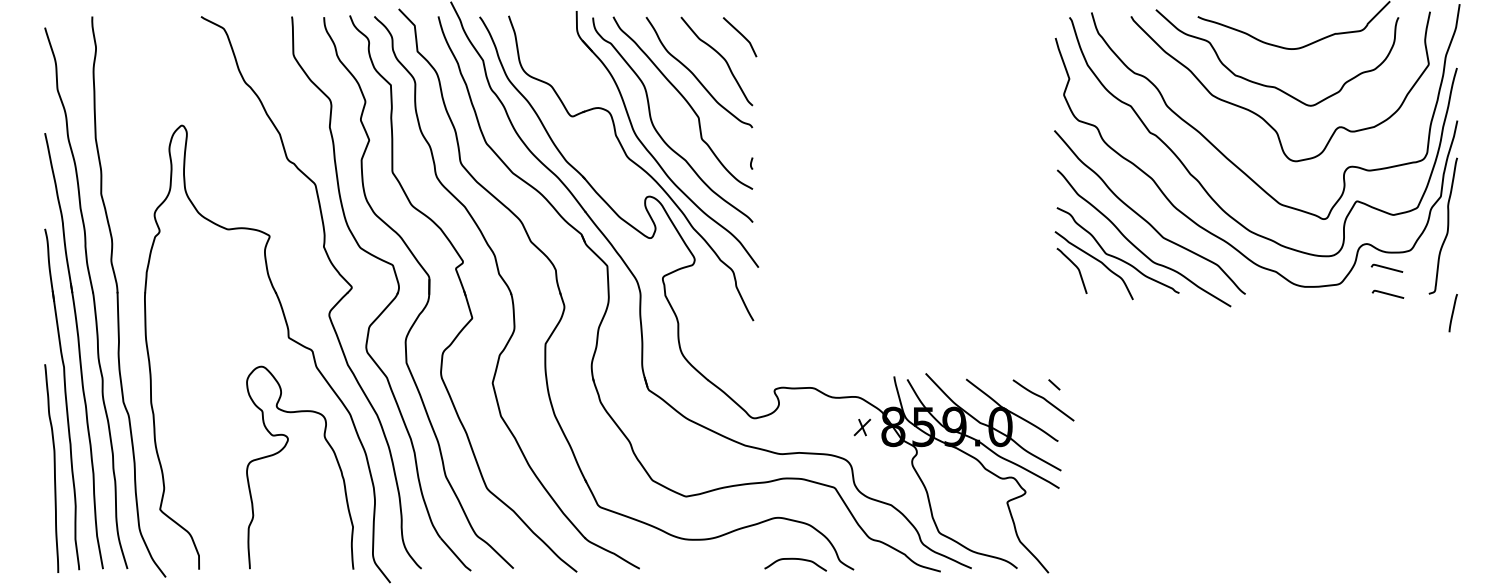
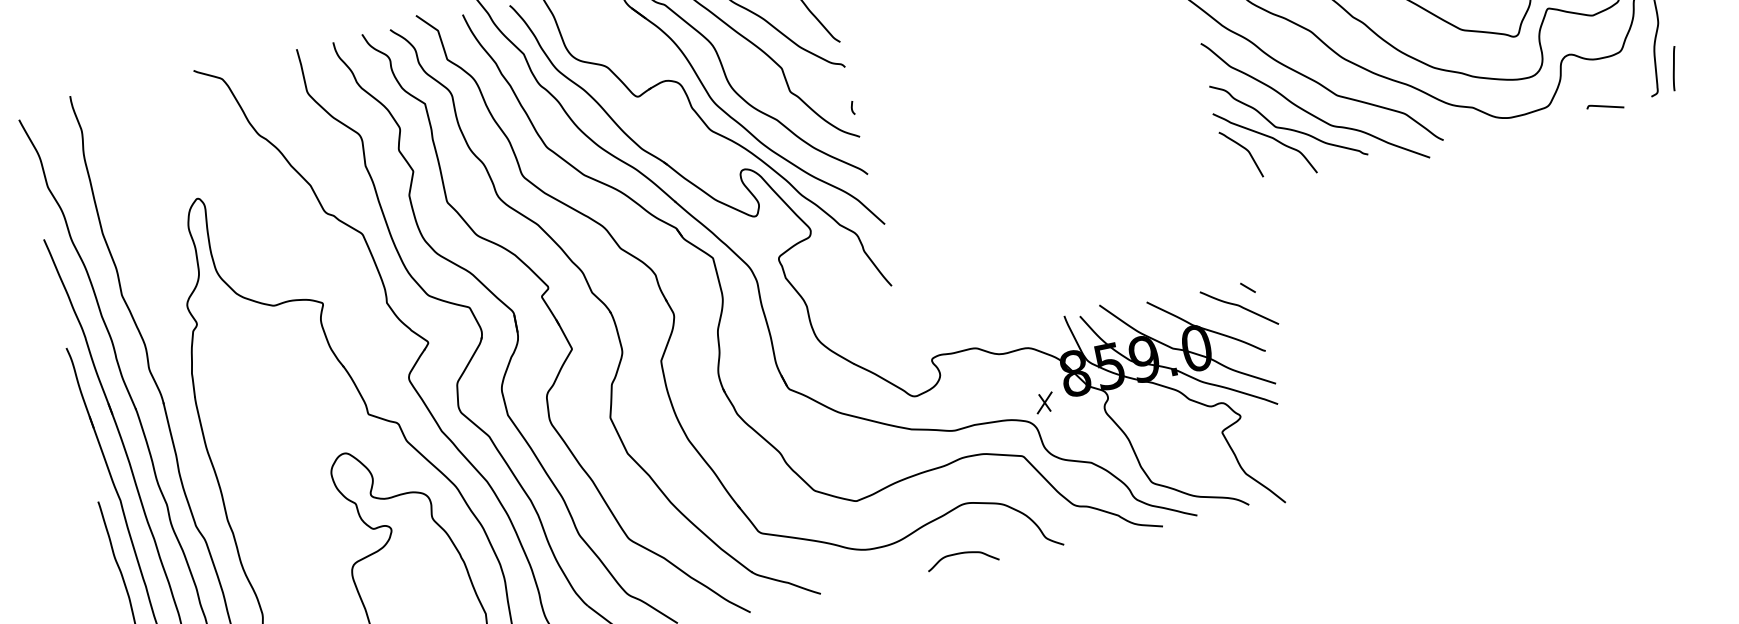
curve: (1386, 267) -> (1597, 76), removed
line: (1452, 313) -> (1673, 69), moved
part: (862, 427) -> (1044, 402), moved
curve: (795, 559) -> (961, 553), moved

